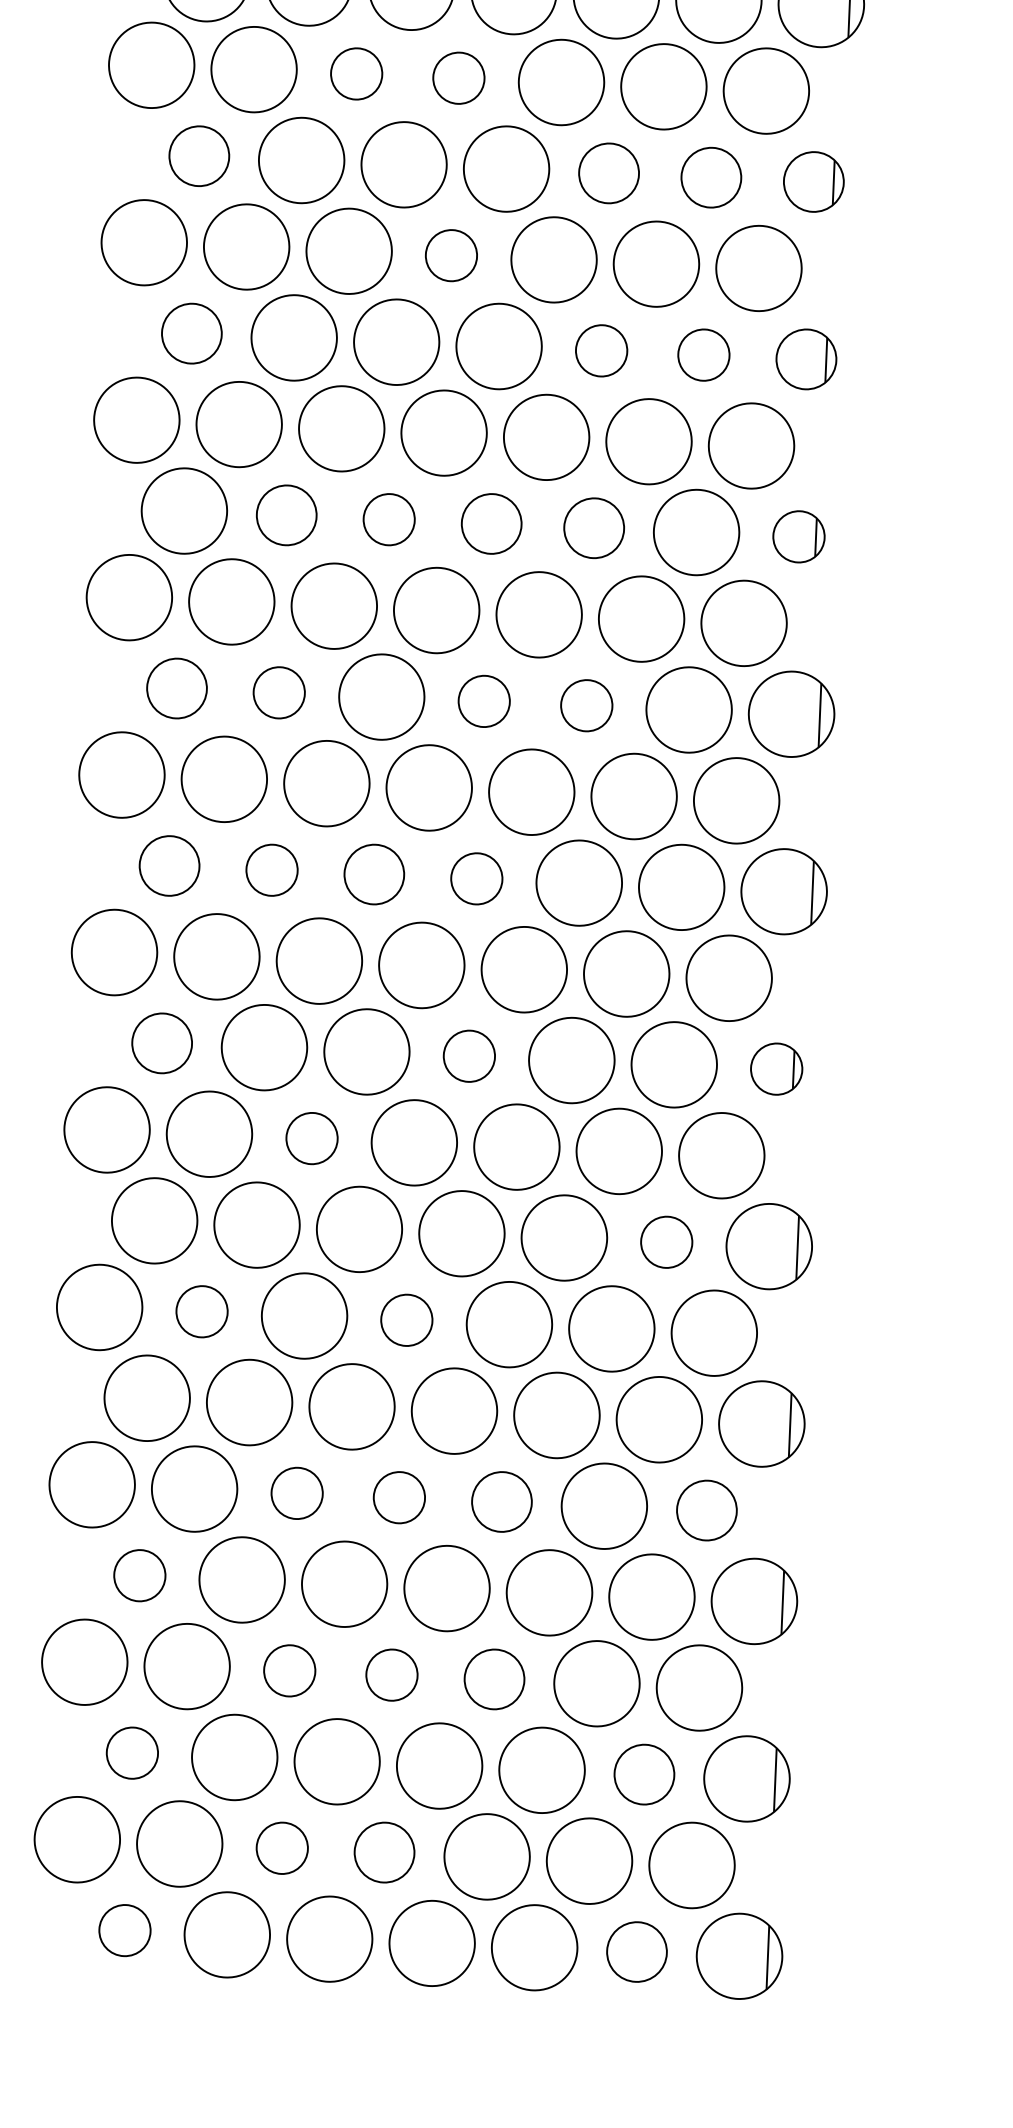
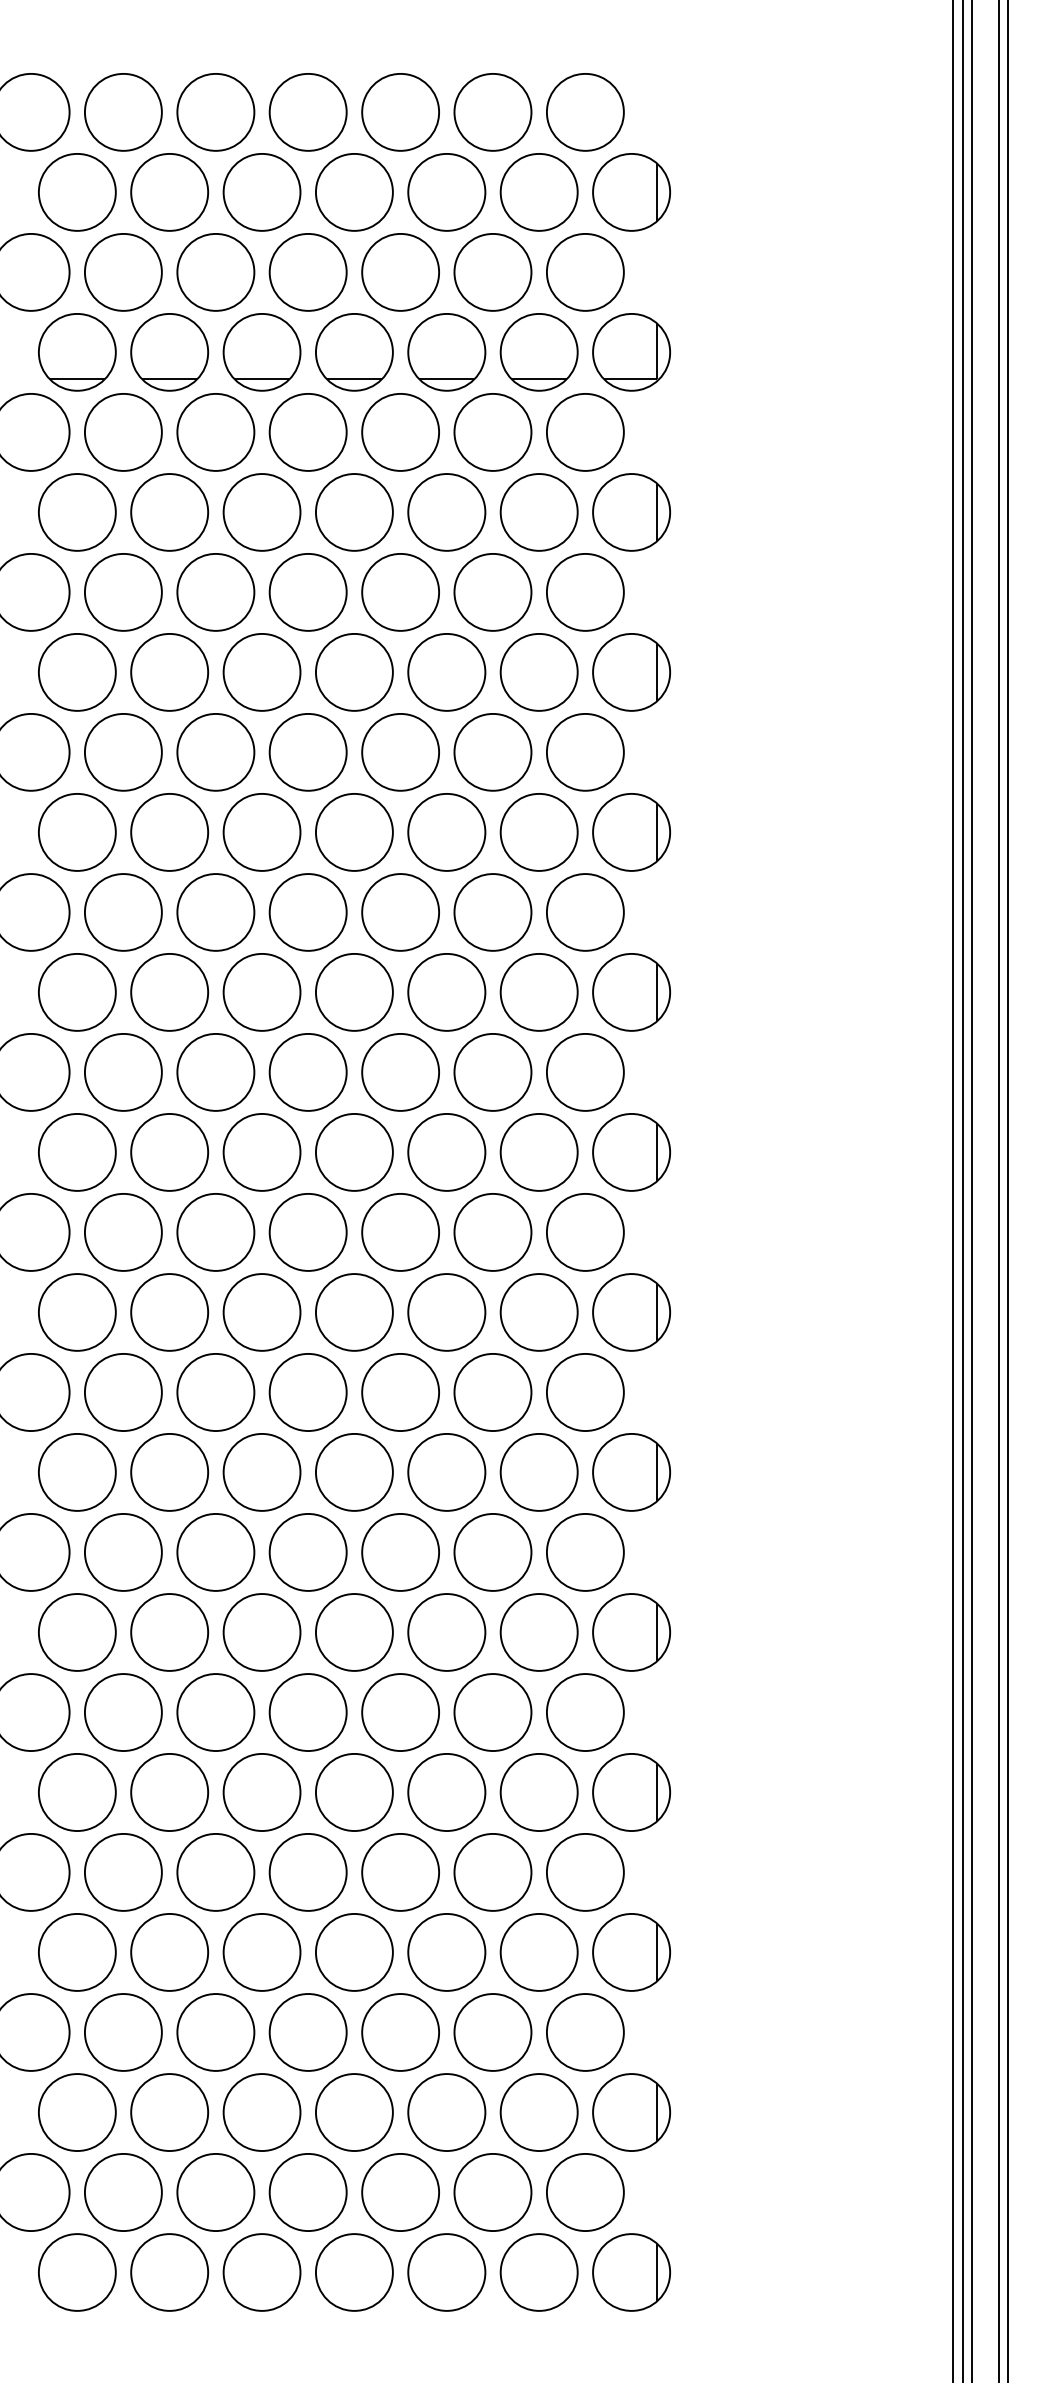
part: (356, 74) -> (215, 592), size x1.67
part: (458, 78) -> (307, 592), size x1.67
part: (199, 156) -> (77, 672), size x1.43
part: (608, 173) -> (446, 672), size x1.43
part: (710, 177) -> (538, 672), size x1.43
part: (813, 182) -> (631, 672), size x1.43
part: (450, 255) -> (307, 752), size x1.67
part: (192, 333) -> (77, 832), size x1.43
part: (601, 350) -> (446, 832), size x1.67
part: (703, 355) -> (538, 832), size x1.67
part: (806, 359) -> (631, 832), size x1.43
part: (286, 515) -> (169, 992), size x1.43
part: (388, 519) -> (261, 992), size x1.67
part: (491, 524) -> (354, 992), size x1.43
part: (593, 528) -> (446, 992), size x1.43
part: (798, 536) -> (631, 992), size x1.67
part: (177, 688) -> (77, 1152), size x1.43
part: (279, 692) -> (169, 1152), size x1.67
part: (484, 701) -> (354, 1152), size x1.67
part: (586, 705) -> (446, 1152), size x1.67
part: (169, 866) -> (77, 1312), size x1.43
part: (271, 870) -> (169, 1312), size x1.67
part: (373, 874) -> (261, 1312), size x1.43
part: (476, 878) -> (354, 1312), size x1.67
part: (162, 1043) -> (77, 1472), size x1.43
part: (469, 1056) -> (354, 1472), size x1.67
part: (776, 1069) -> (631, 1472), size x1.67
part: (311, 1138) -> (215, 1552), size x1.67
part: (666, 1242) -> (538, 1632), size x1.67
part: (202, 1311) -> (123, 1712), size x1.67
part: (406, 1320) -> (307, 1712), size x1.67
part: (296, 1493) -> (215, 1872), size x1.67
part: (398, 1497) -> (307, 1872), size x1.67
part: (501, 1502) -> (400, 1872), size x1.43
part: (707, 1510) -> (585, 1872), size x1.43
part: (139, 1575) -> (77, 1952), size x1.67
part: (289, 1670) -> (215, 2032), size x1.67
part: (391, 1675) -> (307, 2032), size x1.67
part: (494, 1679) -> (400, 2032), size x1.43
part: (132, 1753) -> (77, 2112), size x1.67
part: (643, 1774) -> (538, 2112), size x1.43
part: (281, 1848) -> (215, 2192), size x1.67
part: (383, 1852) -> (307, 2192), size x1.43
part: (125, 1930) -> (77, 2272), size x1.67
part: (636, 1952) -> (538, 2272), size x1.43

